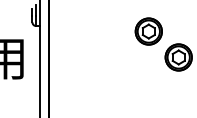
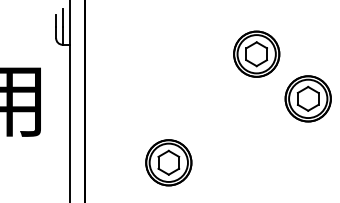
part: (97, 94) -> (168, 162), added

